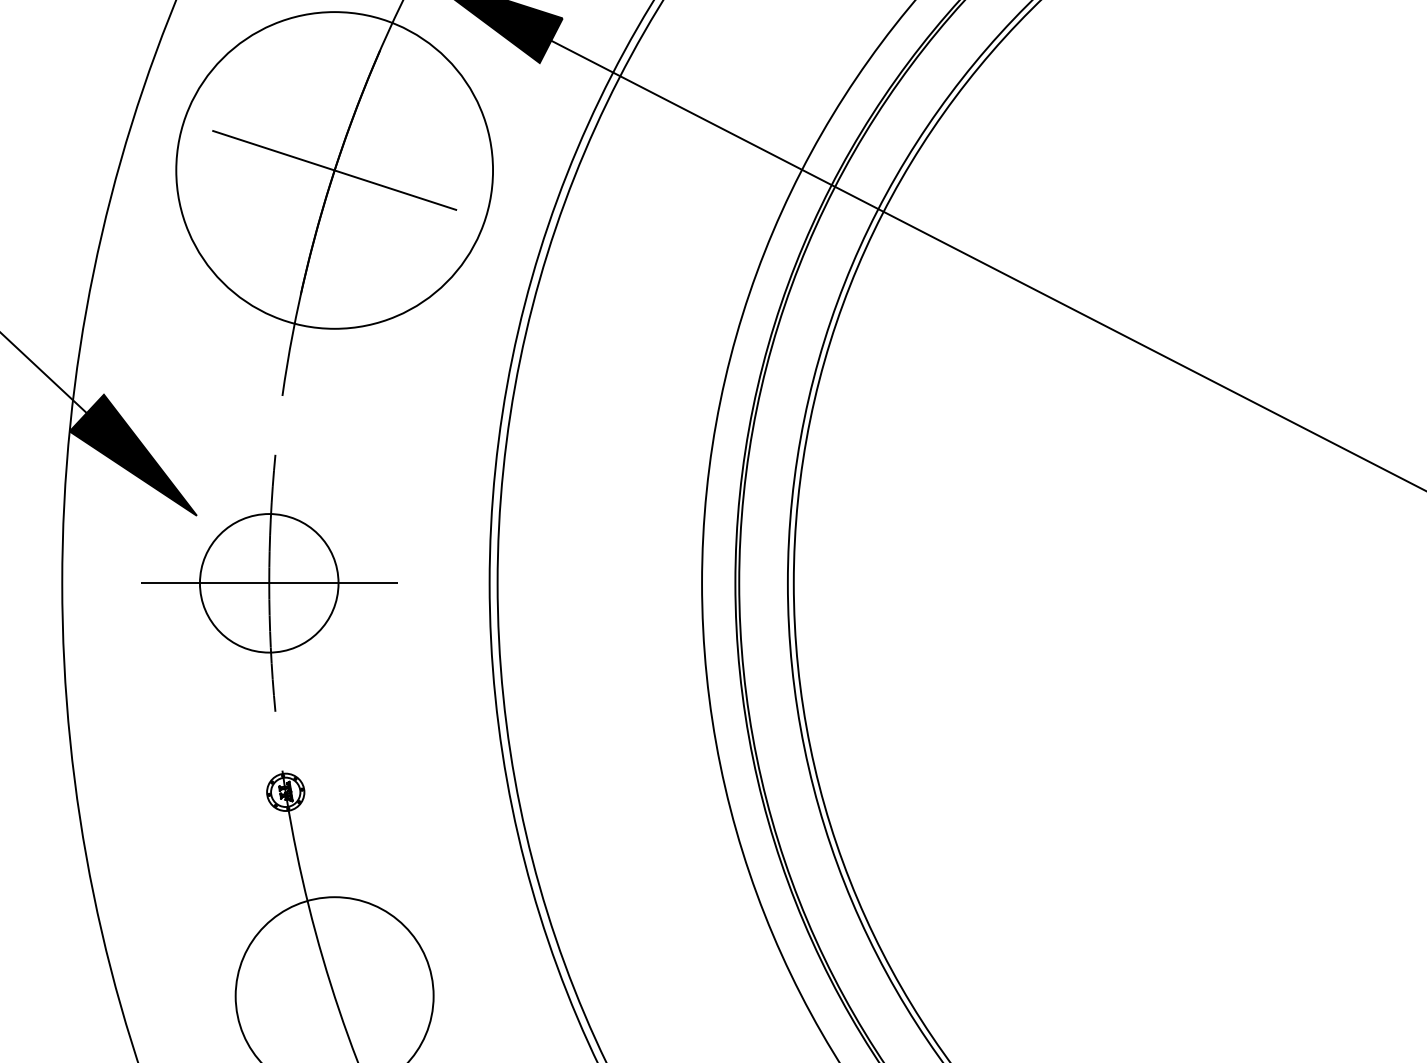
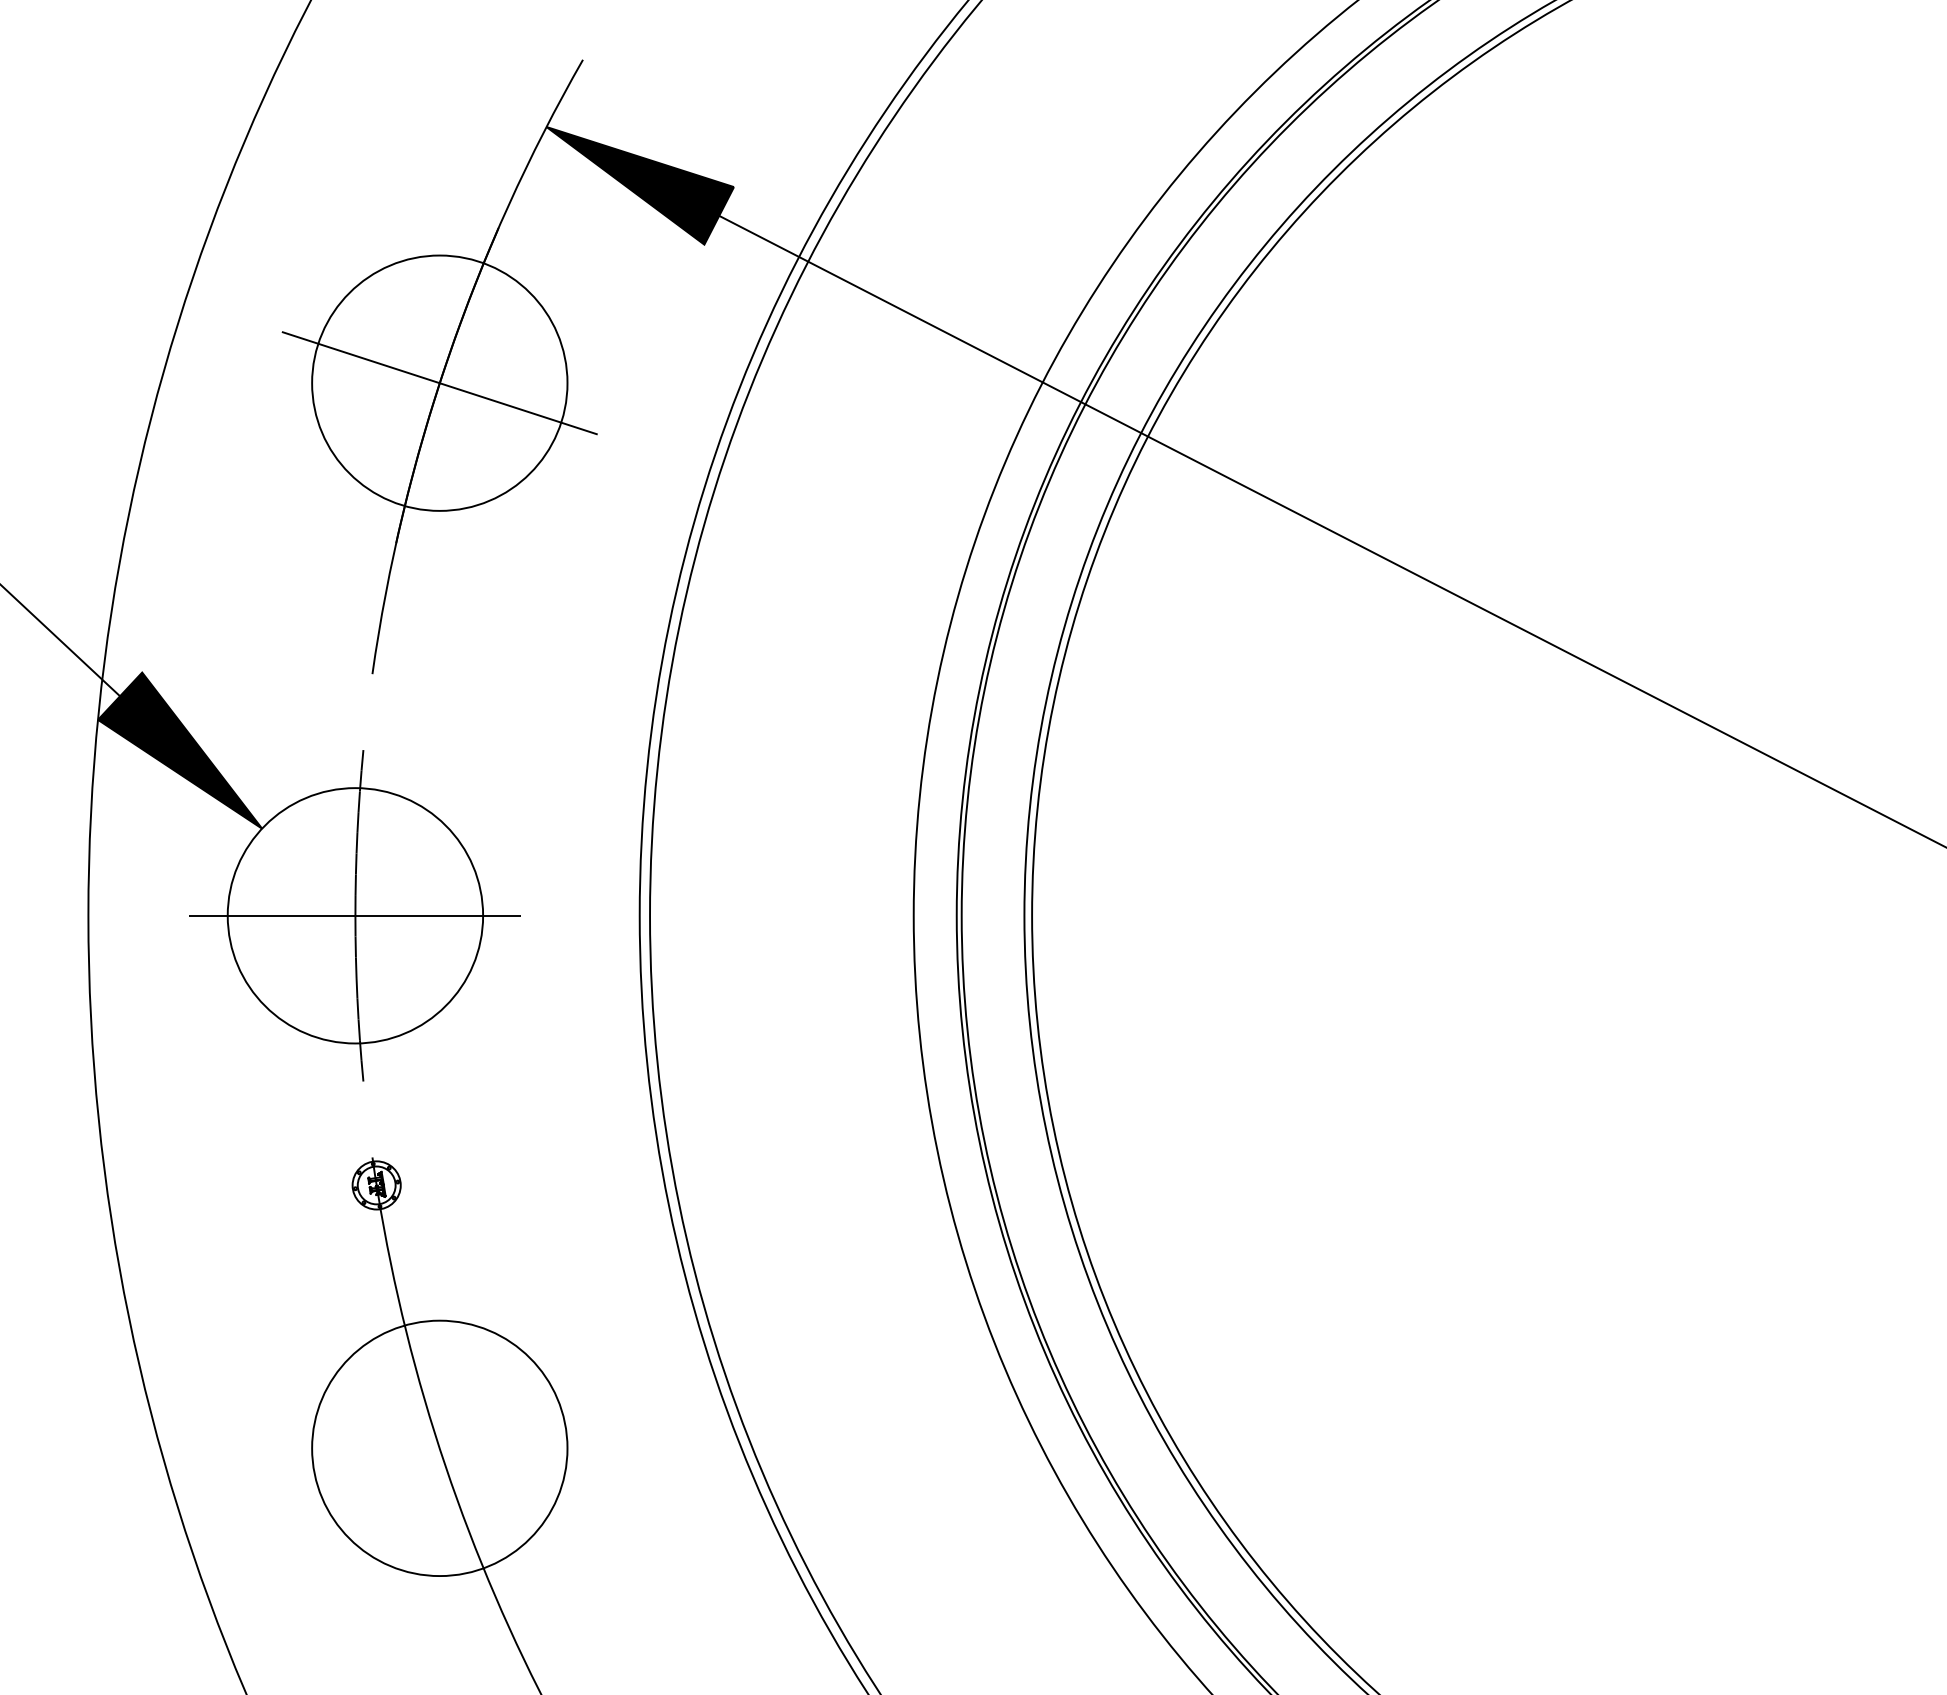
circle: (334, 169) -> (439, 382), size x0.62
circle: (269, 583) -> (355, 915), size x1.43

